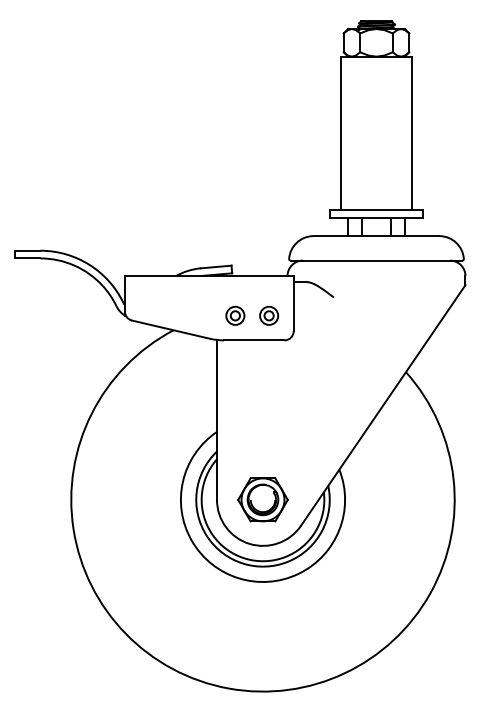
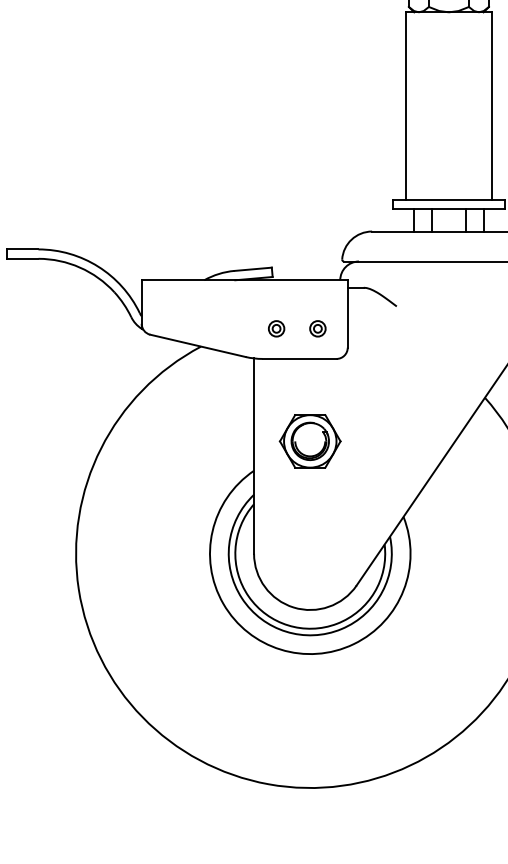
part: (235, 315) -> (276, 328), size x0.7
part: (269, 315) -> (318, 328), size x0.7
part: (262, 499) -> (309, 440), moved

